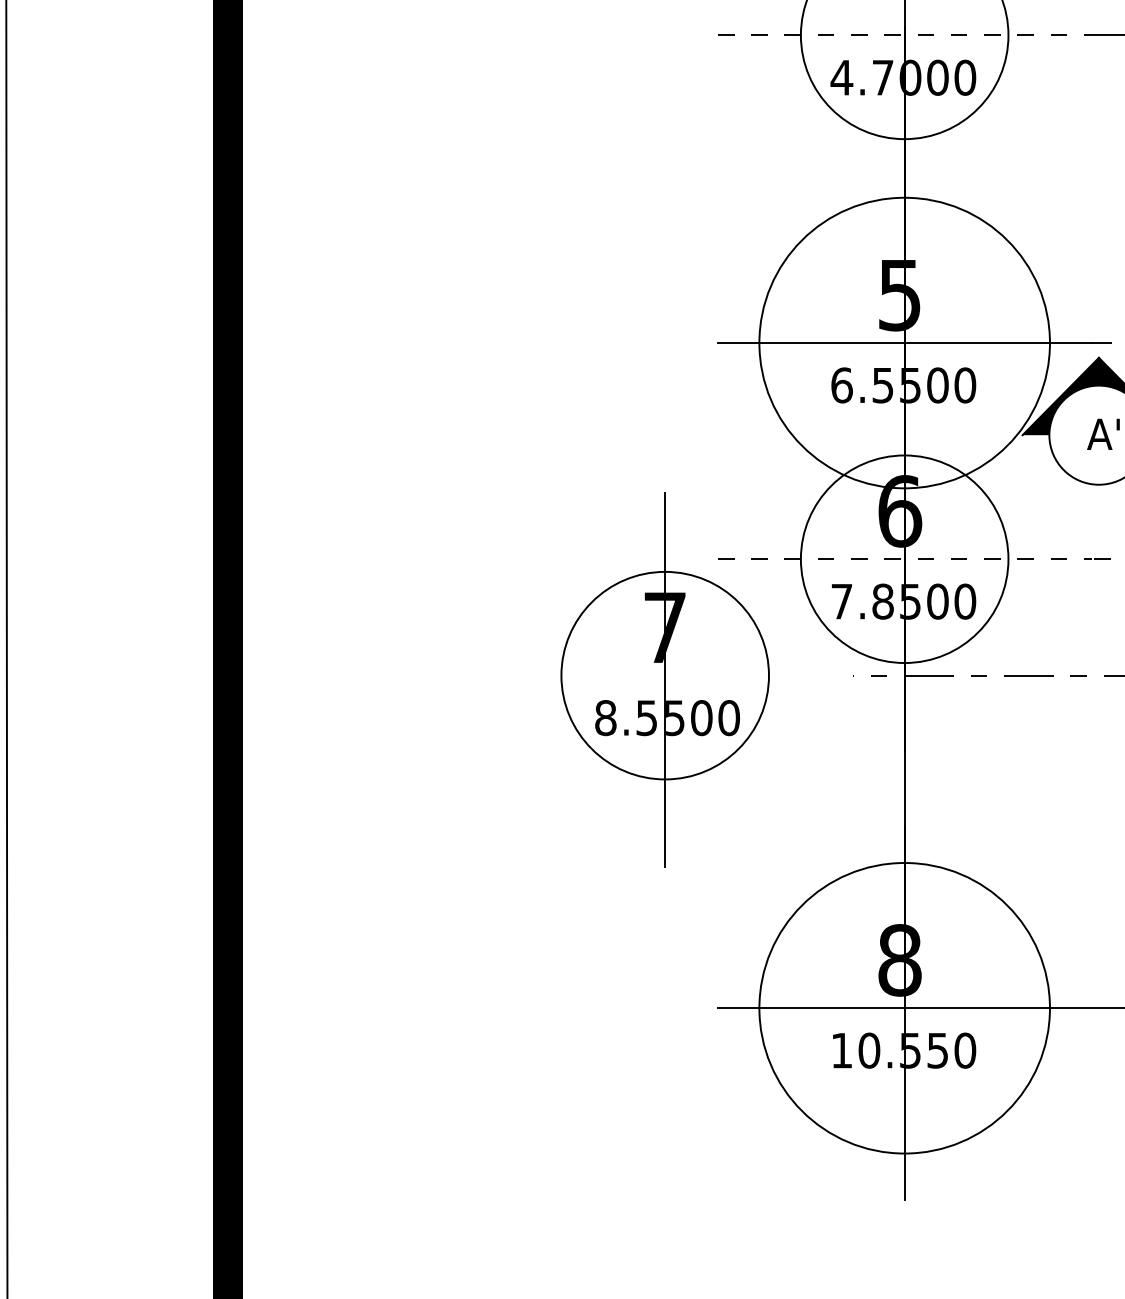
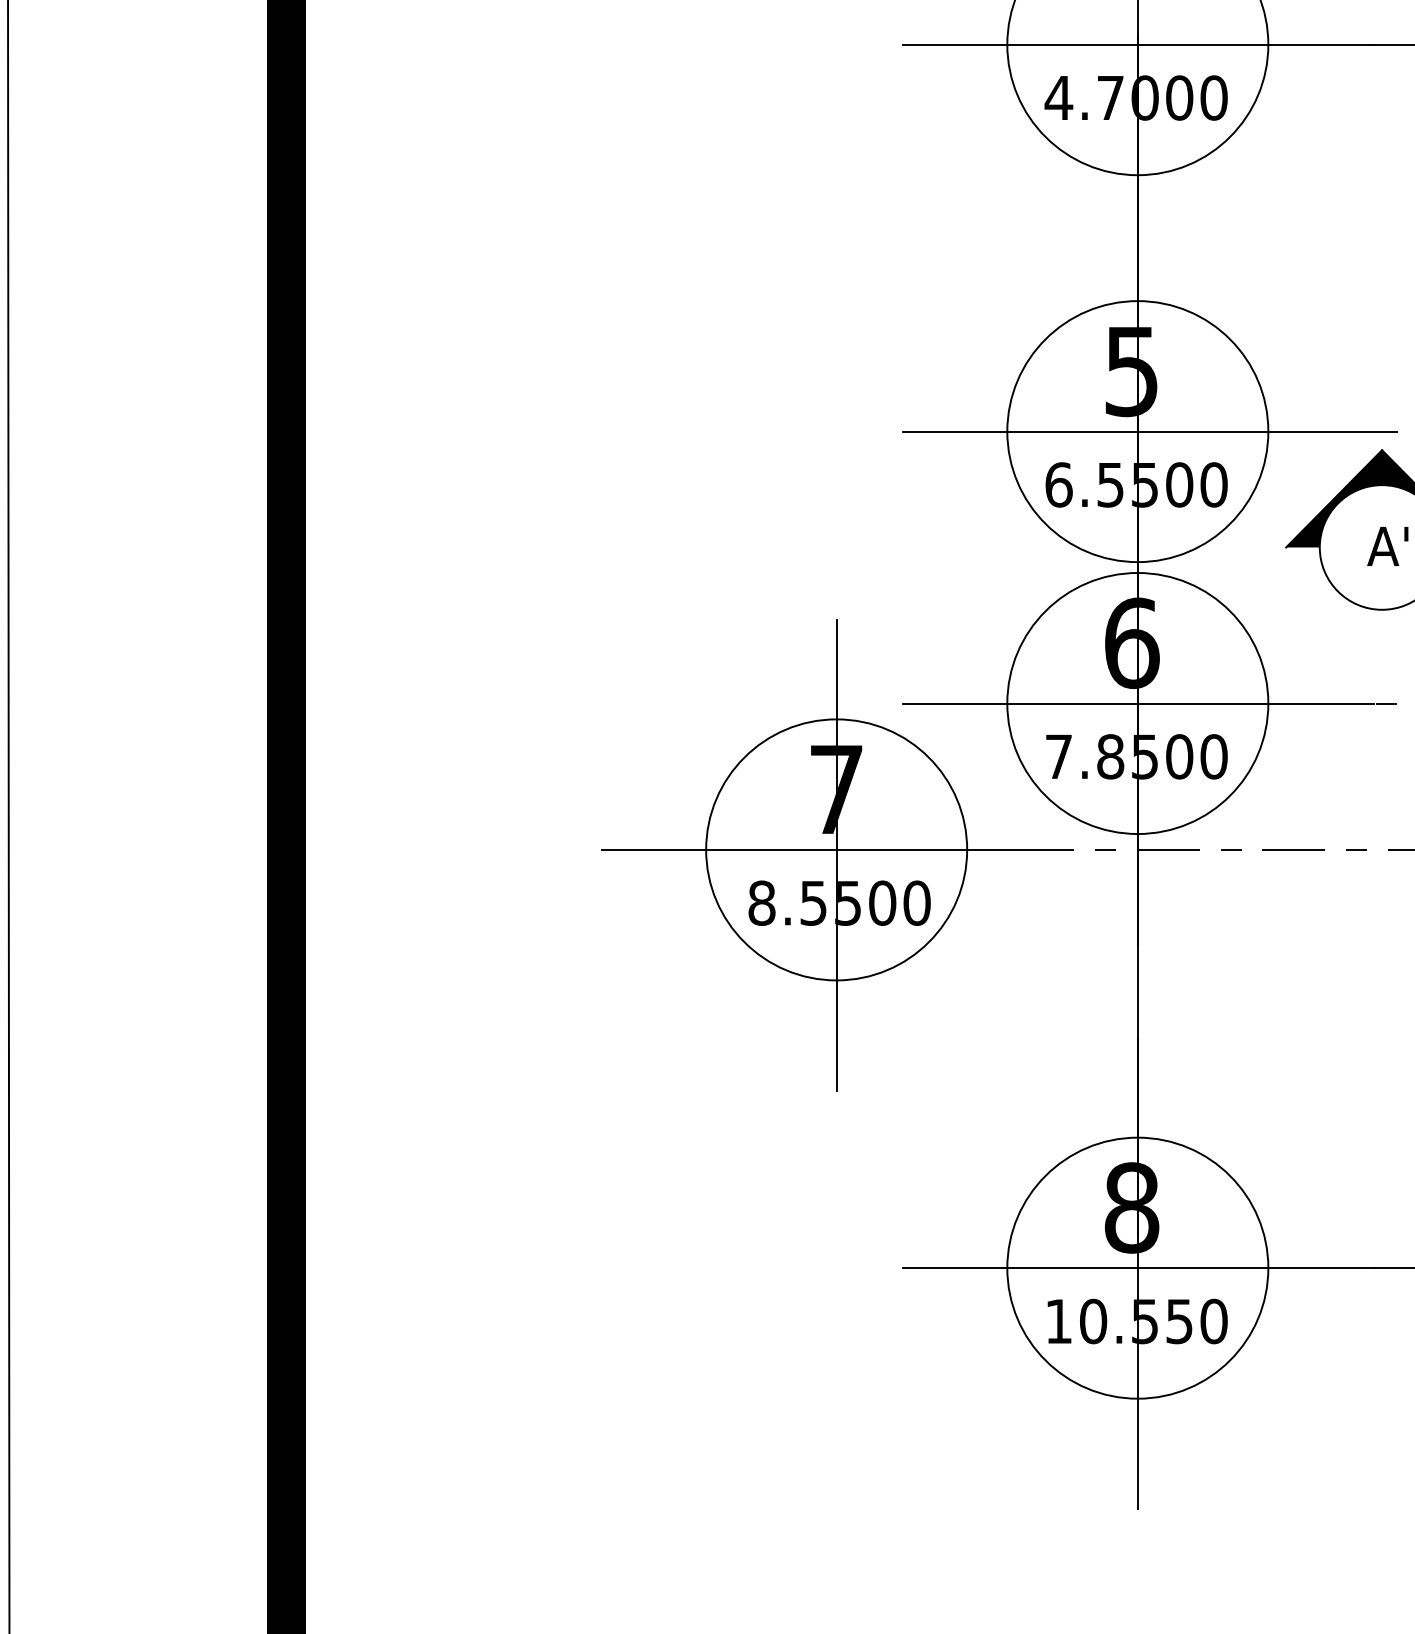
line: (905, 35) -> (1138, 44), dashed -> solid
circle: (904, 342) -> (1137, 430), size x0.71
line: (905, 559) -> (1138, 703), dashed -> solid
line: (665, 675) -> (837, 849), added
circle: (904, 1008) -> (1137, 1268), size x0.71

